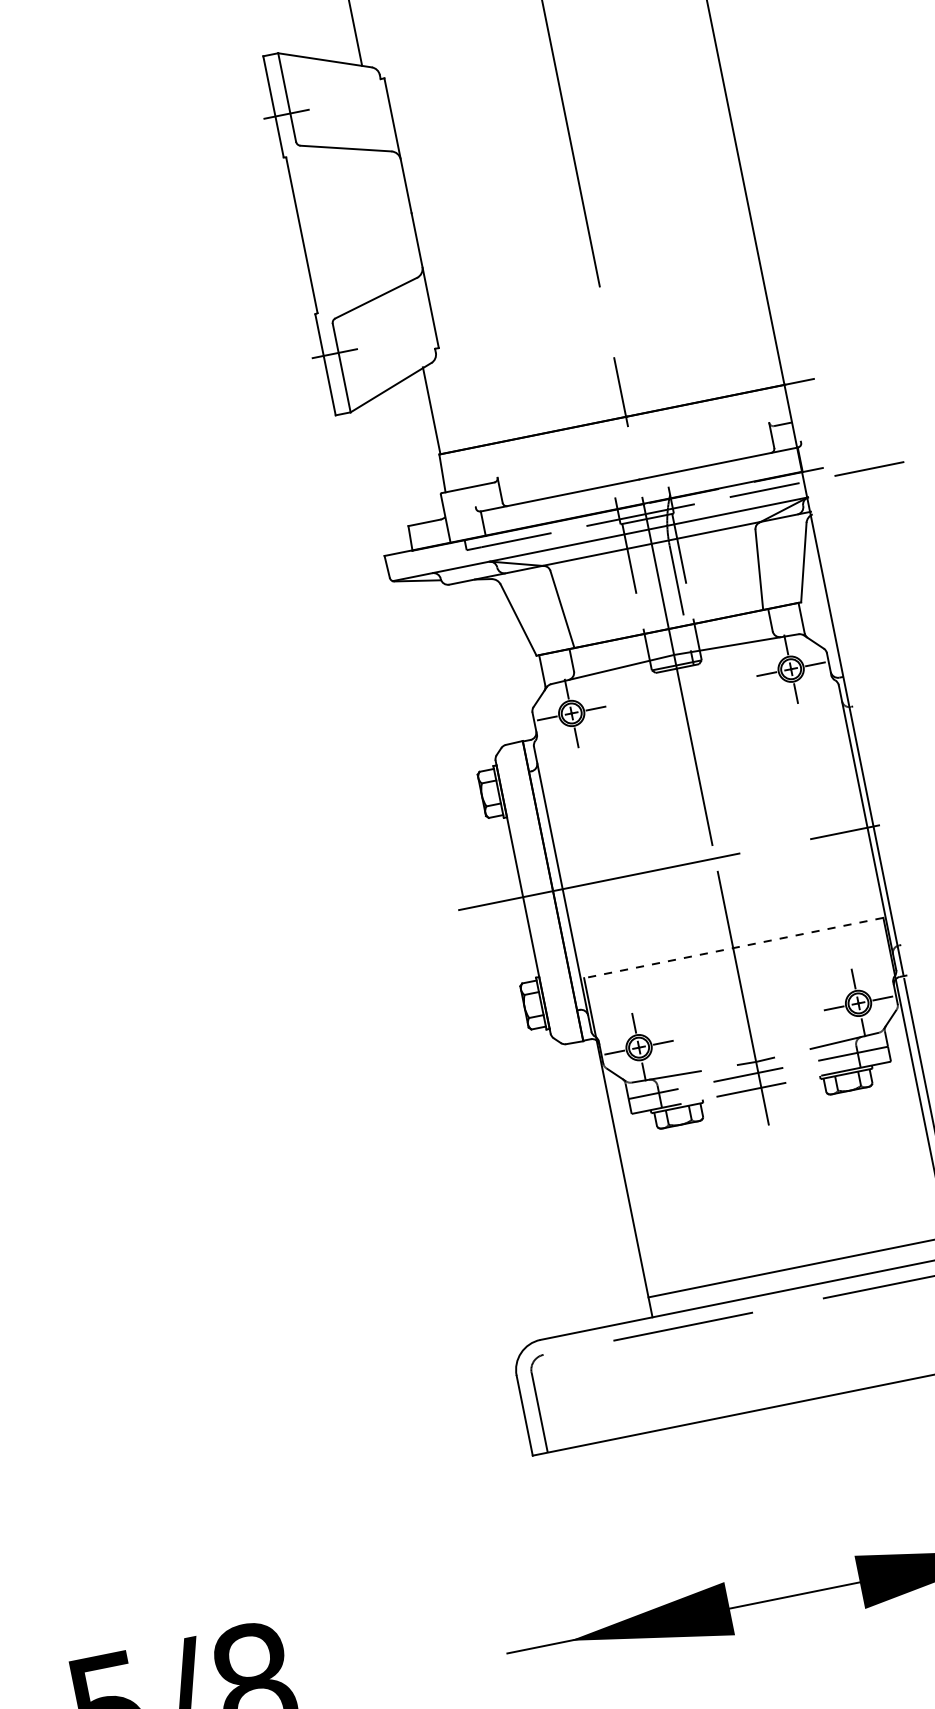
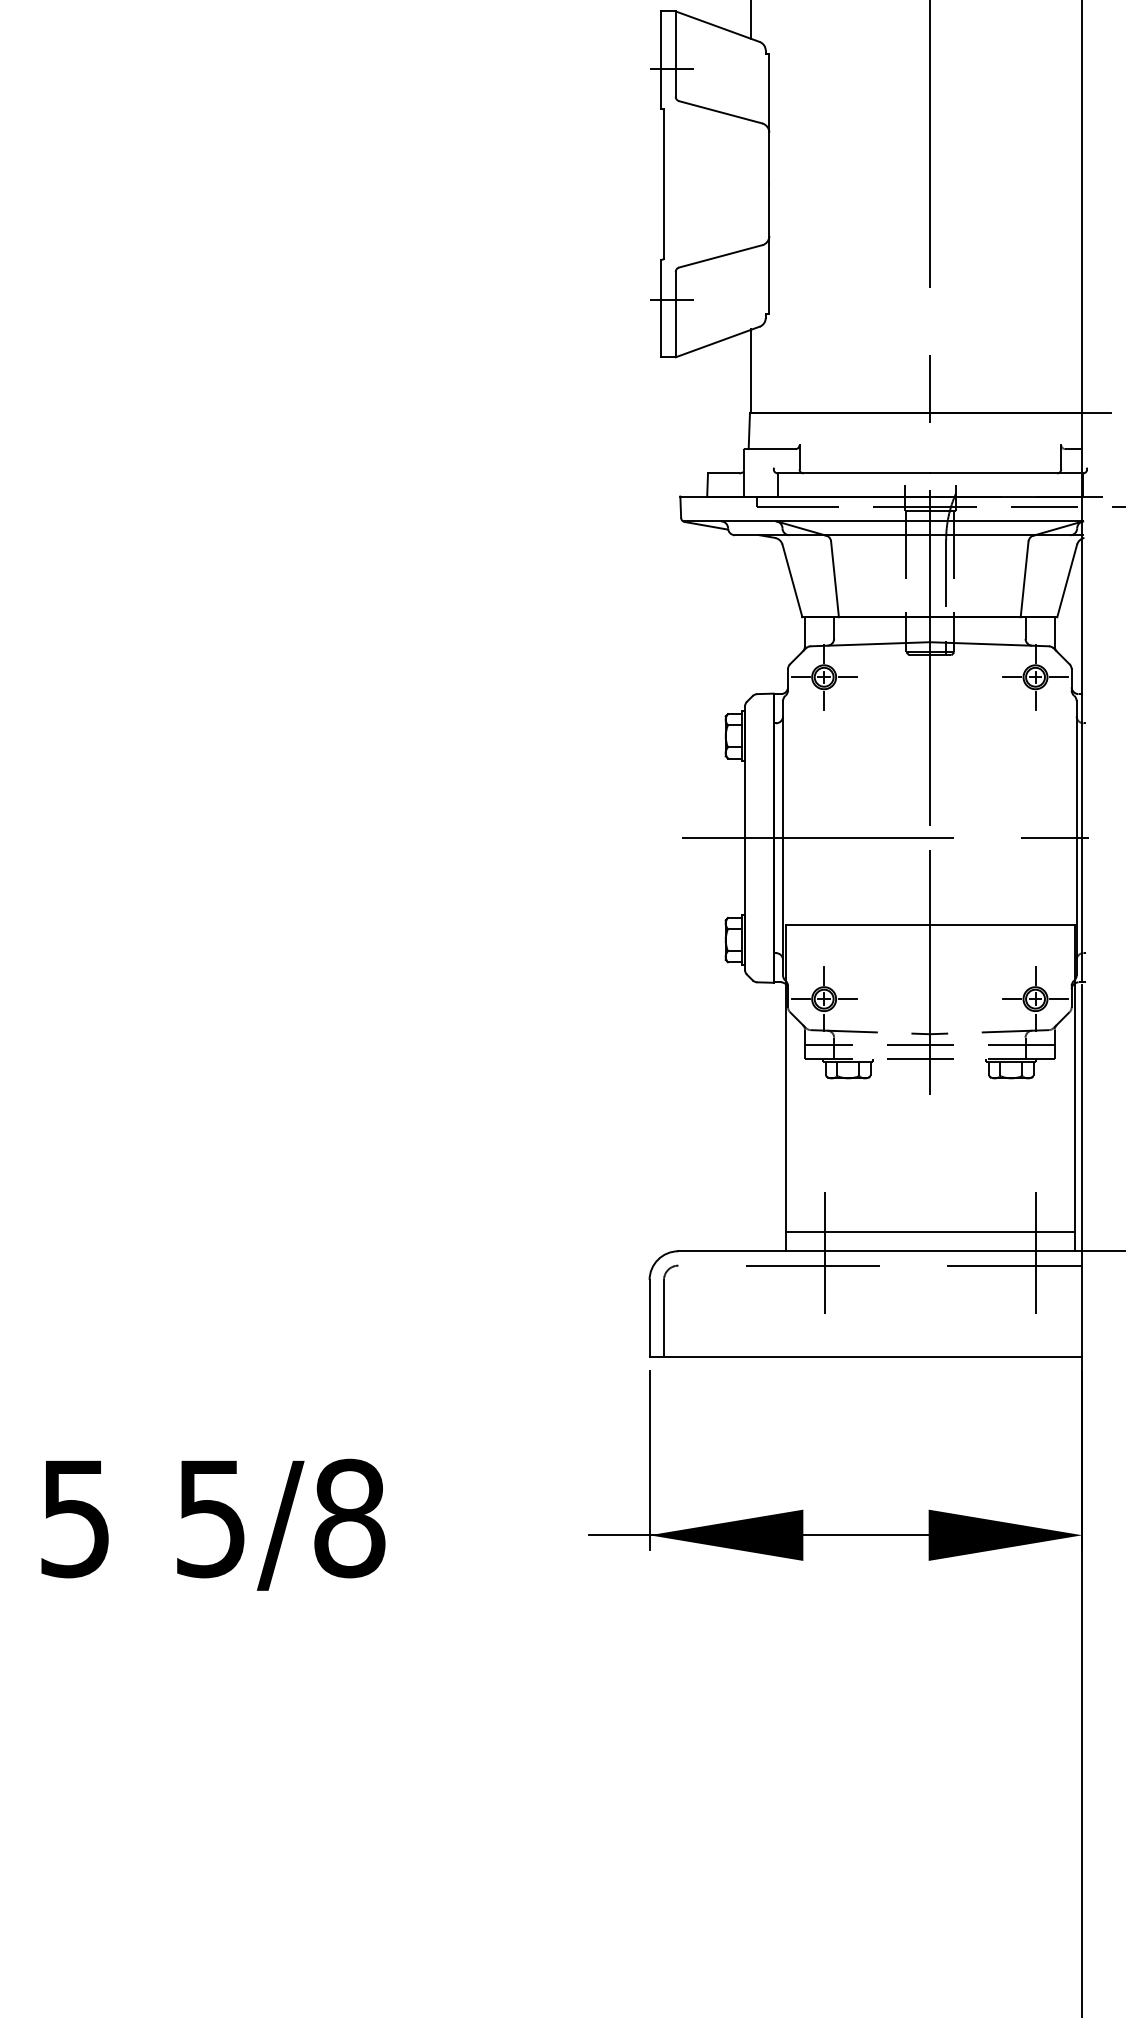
line: (732, 948) -> (929, 924), dashed -> solid
line: (912, 1266) -> (1036, 1252), added
line: (692, 1310) -> (824, 1252), added
line: (554, 1563) -> (649, 1460), added

